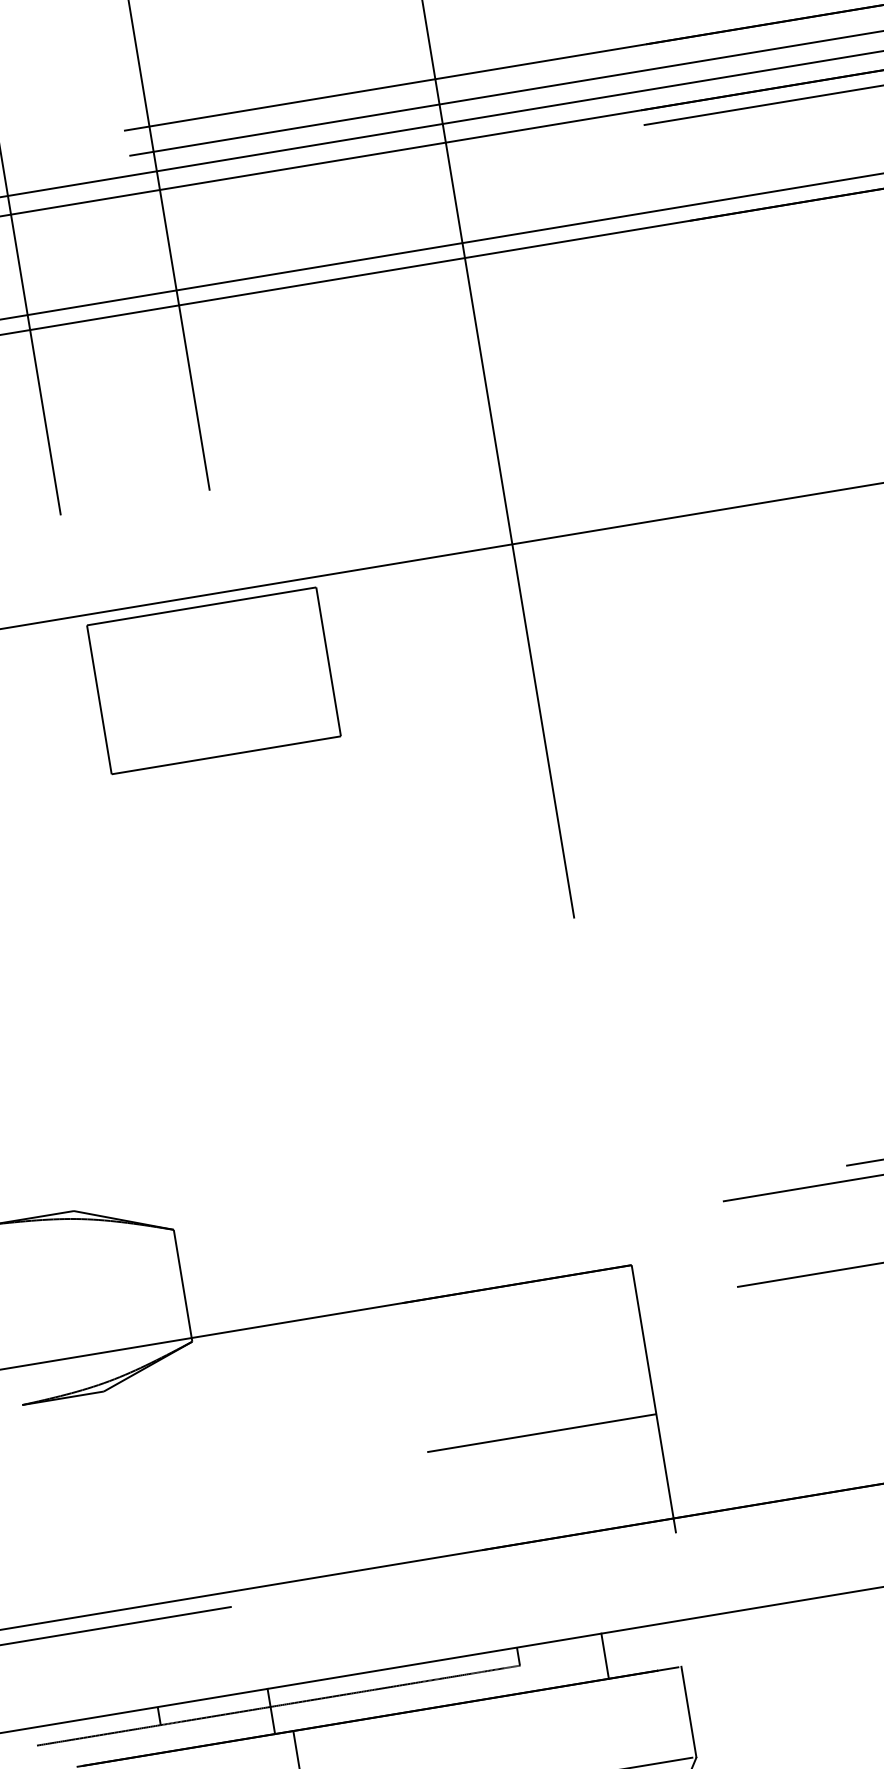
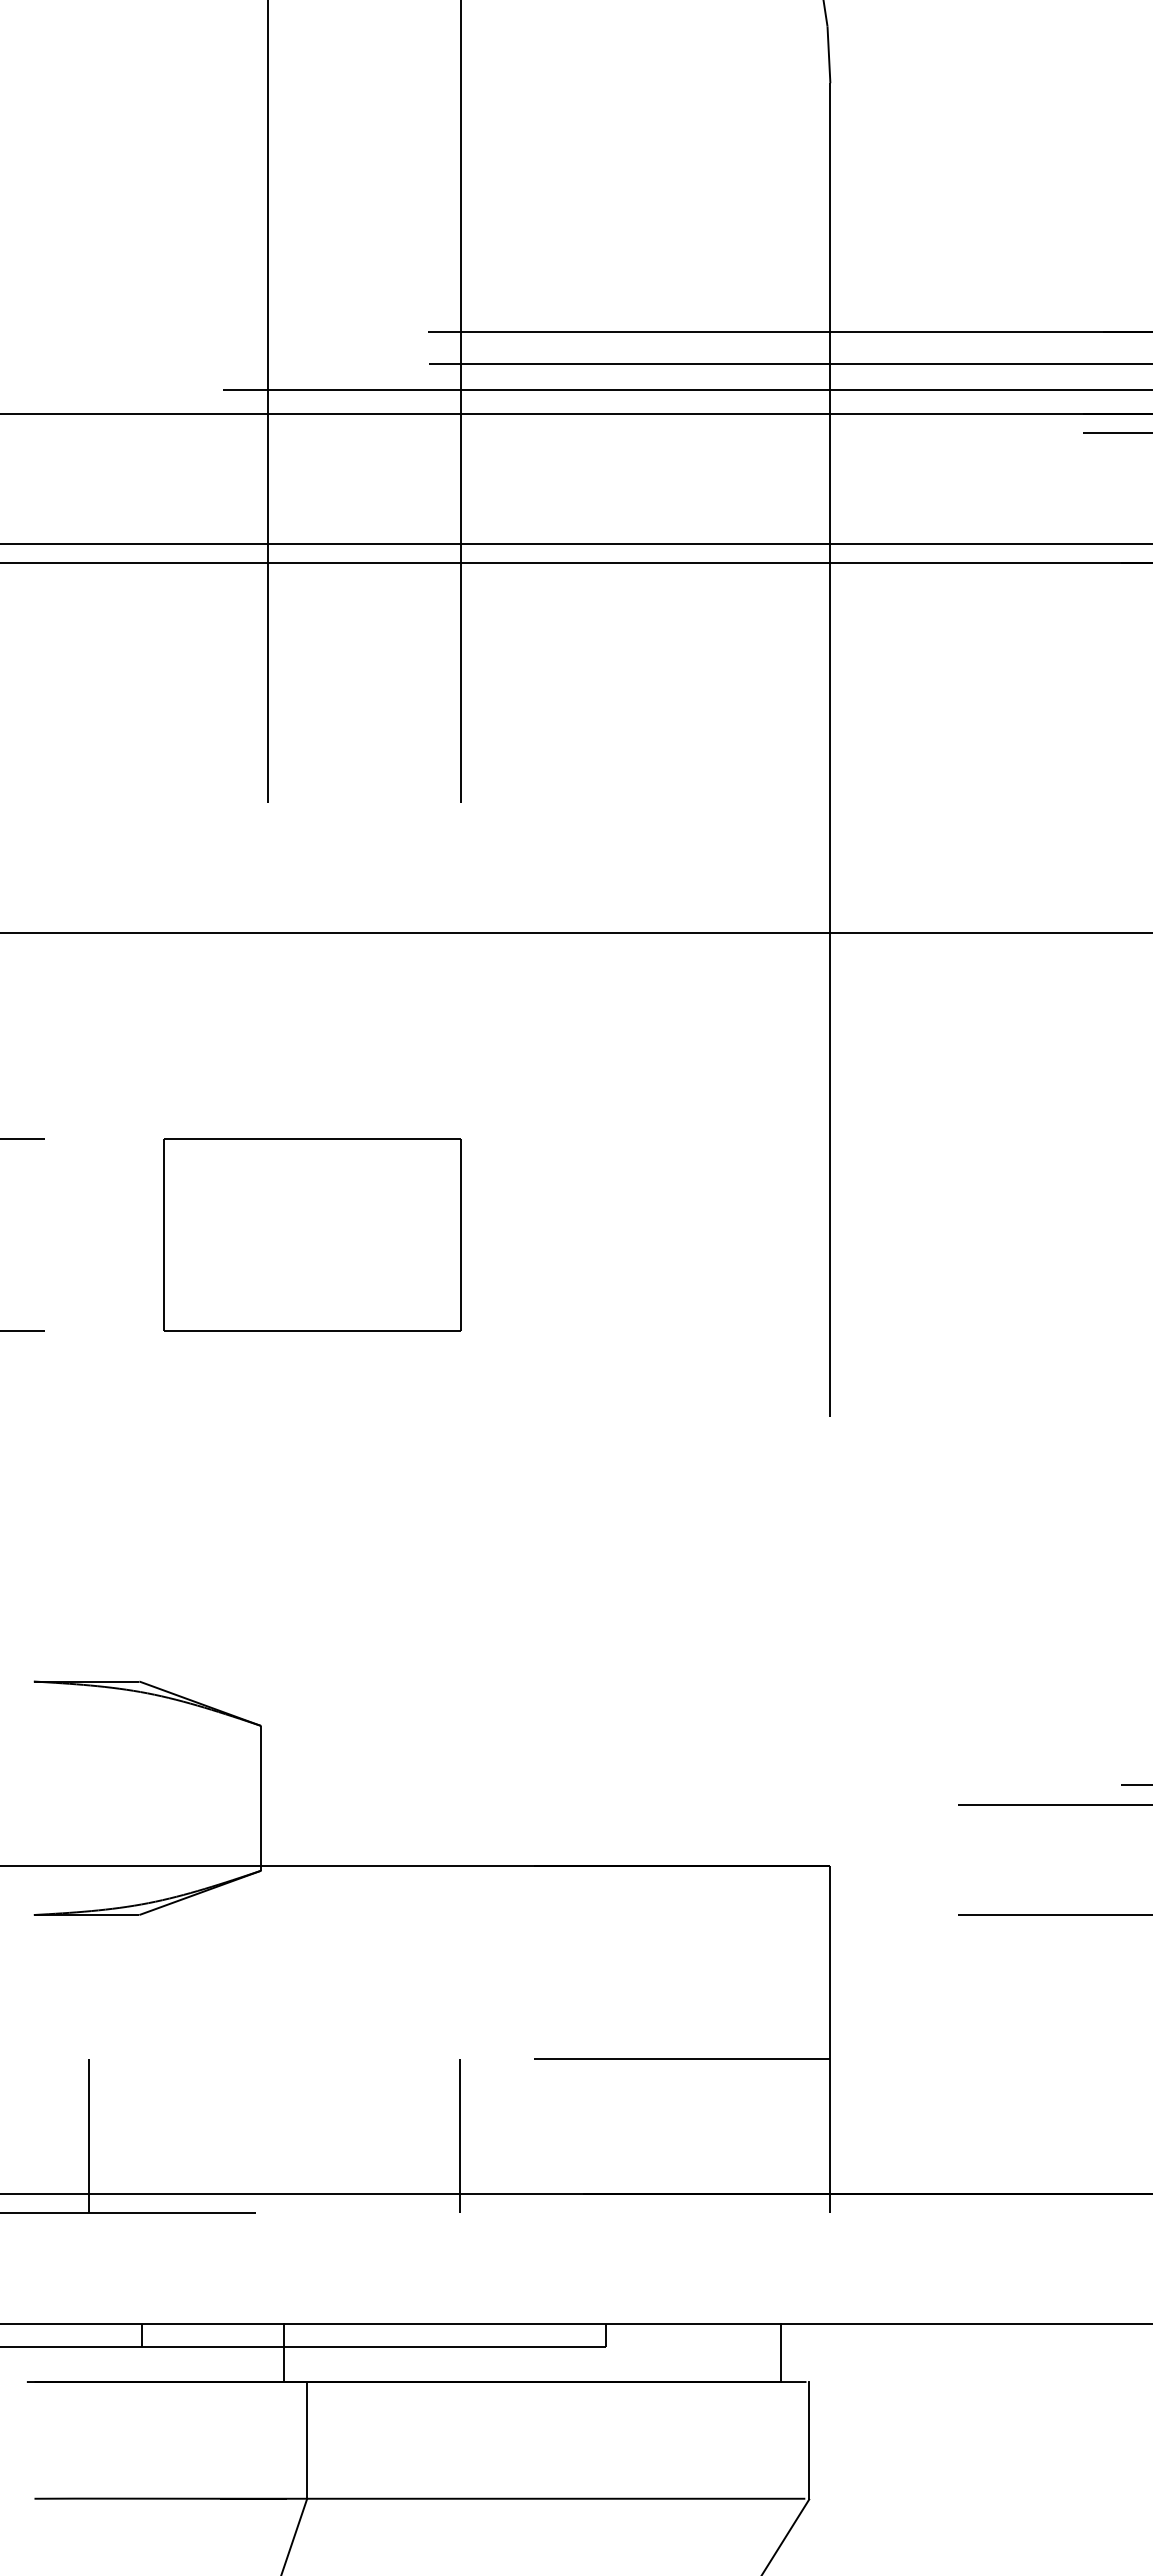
part: (214, 680) -> (312, 1234), moved
line: (379, 1521) -> (459, 2135), added
line: (93, 1568) -> (89, 2135), added
line: (605, 1655) -> (781, 2352), moved

